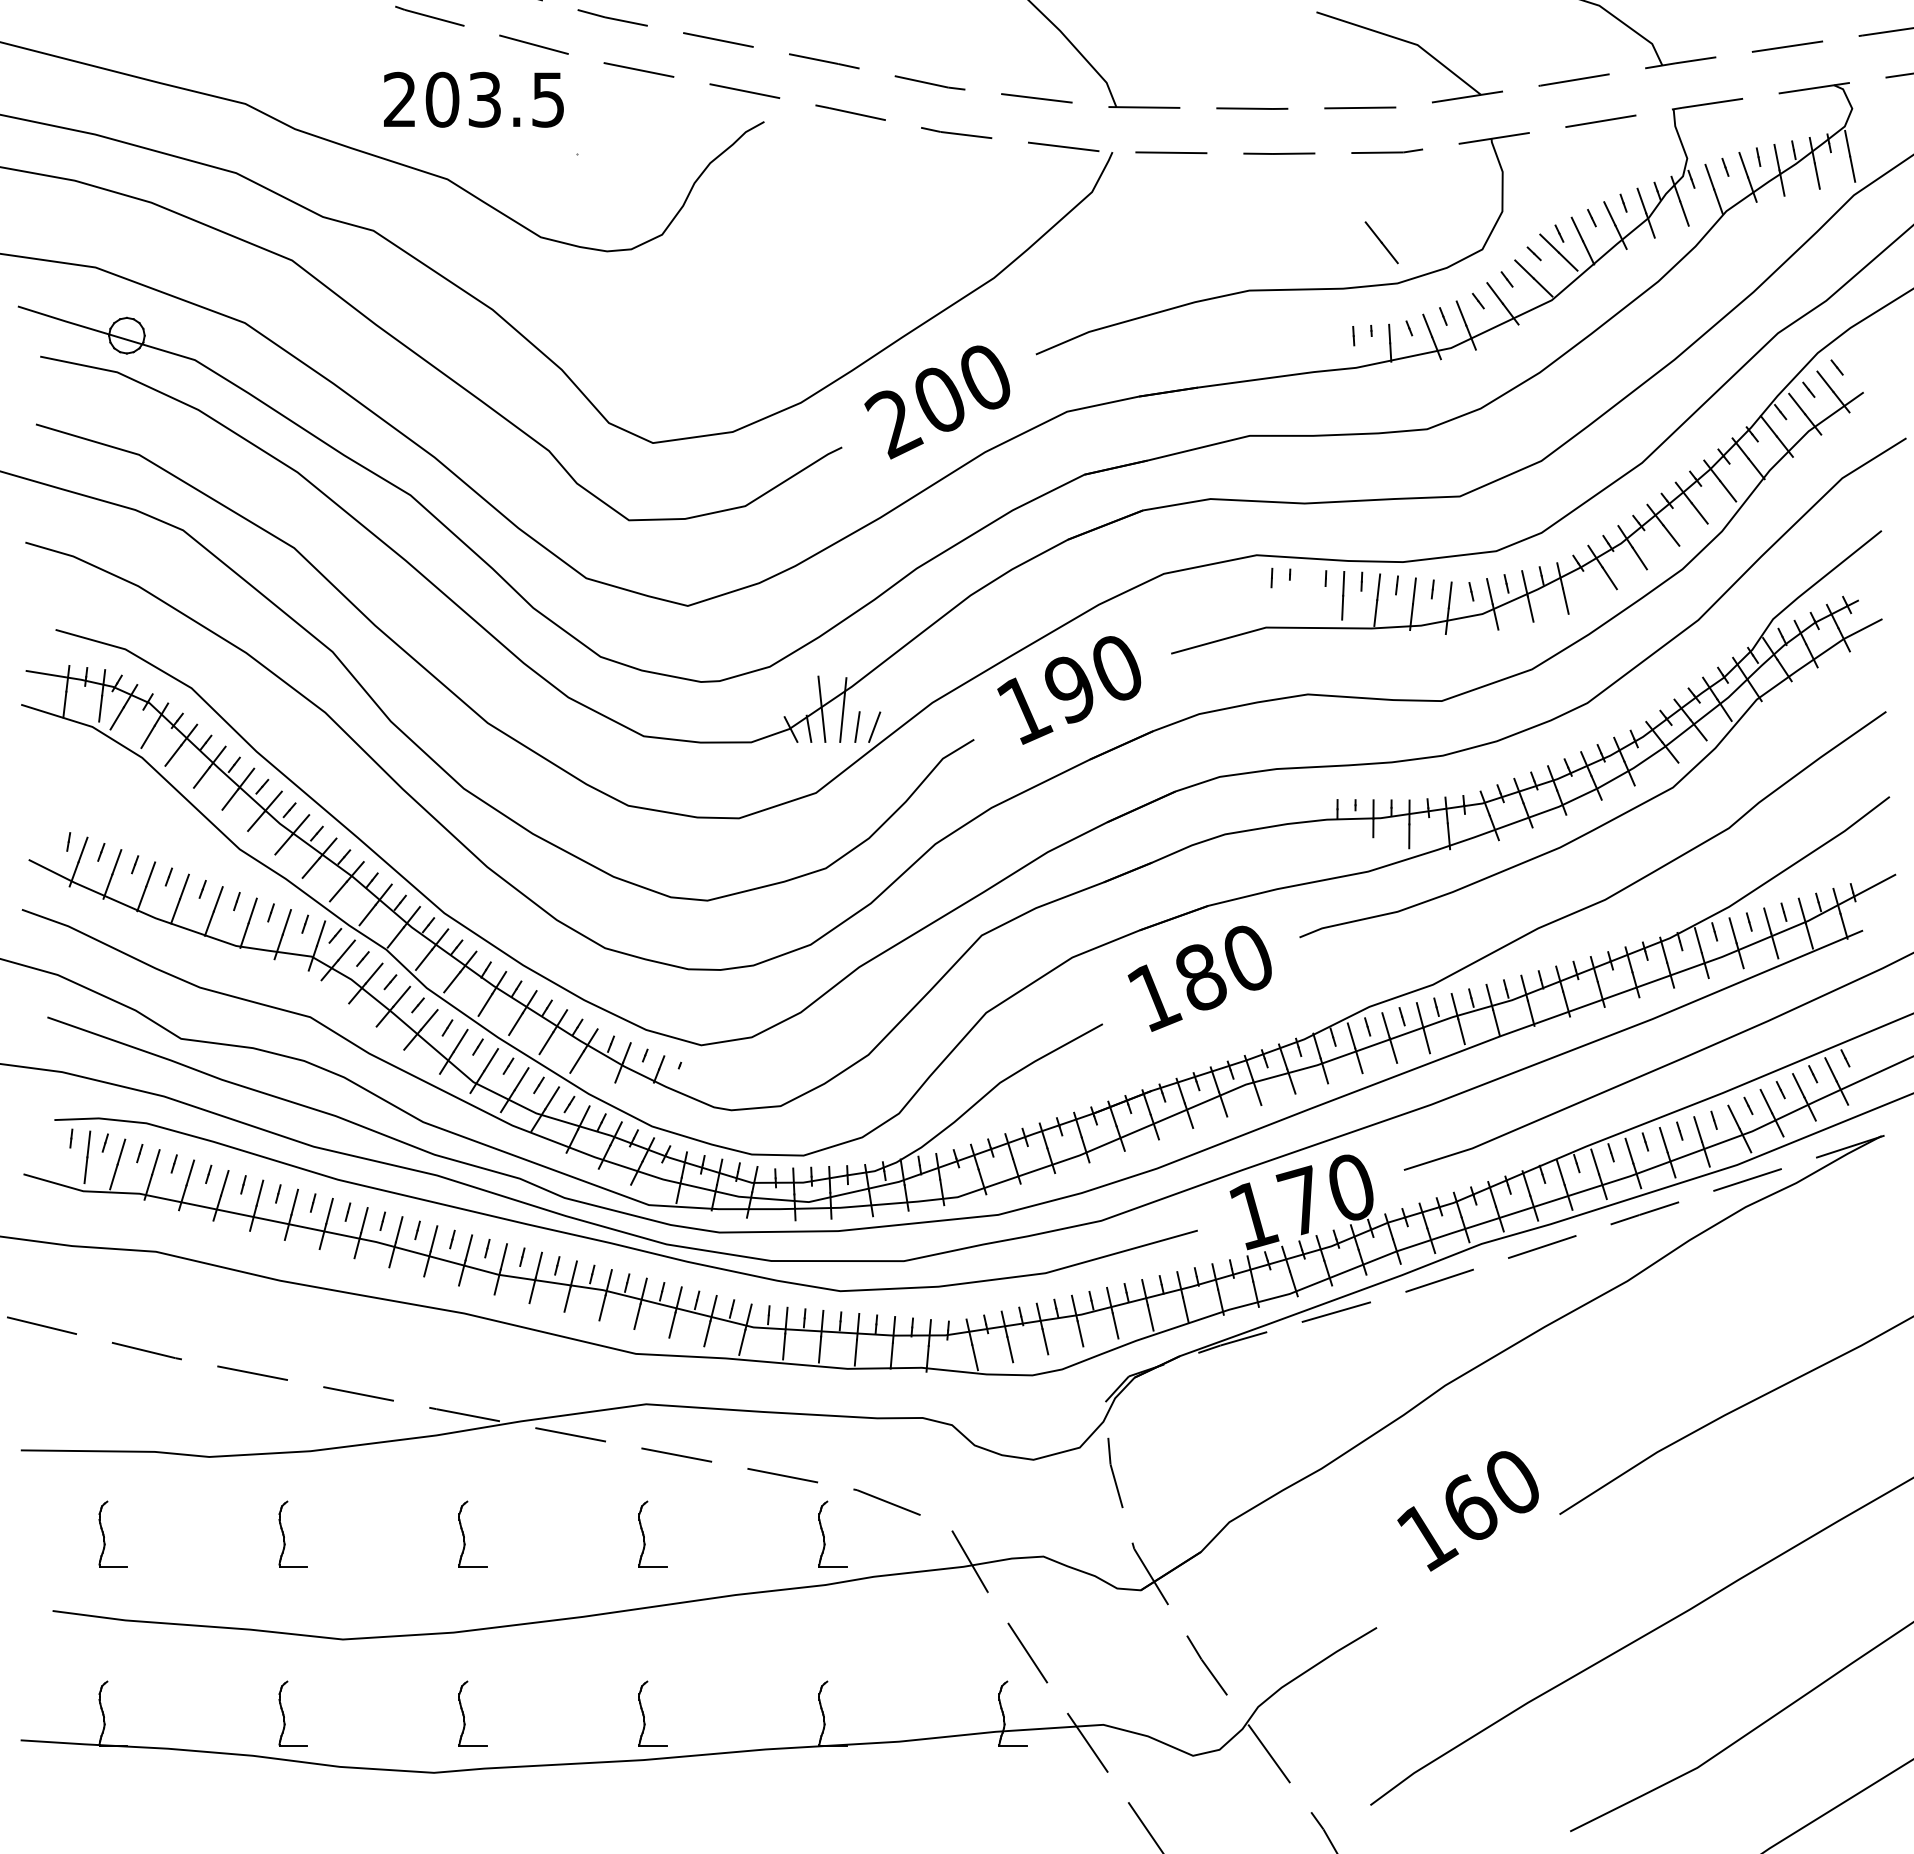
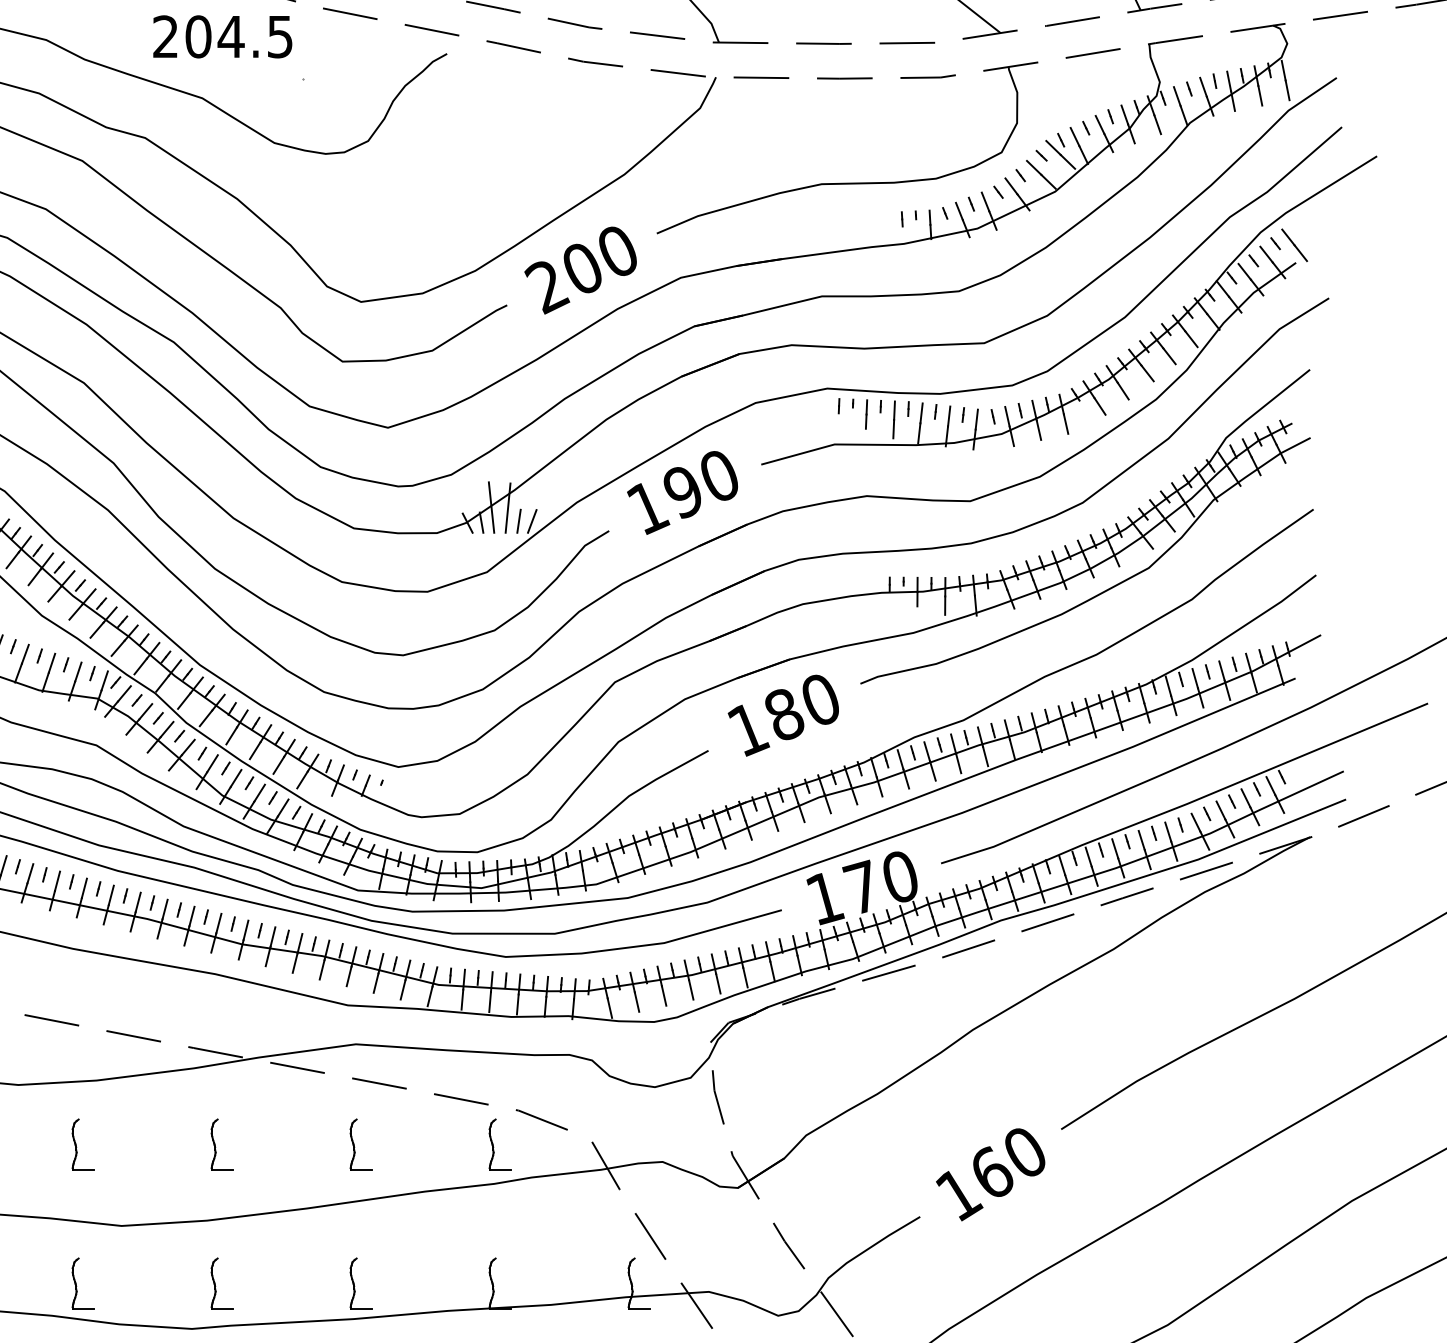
text: (484, 99) -> (230, 36), 203.5 -> 204.5
line: (1381, 242) -> (1294, 245), moved
line: (1307, 588) -> (866, 414), added
text: (1467, 1511) -> (990, 1174), moved

